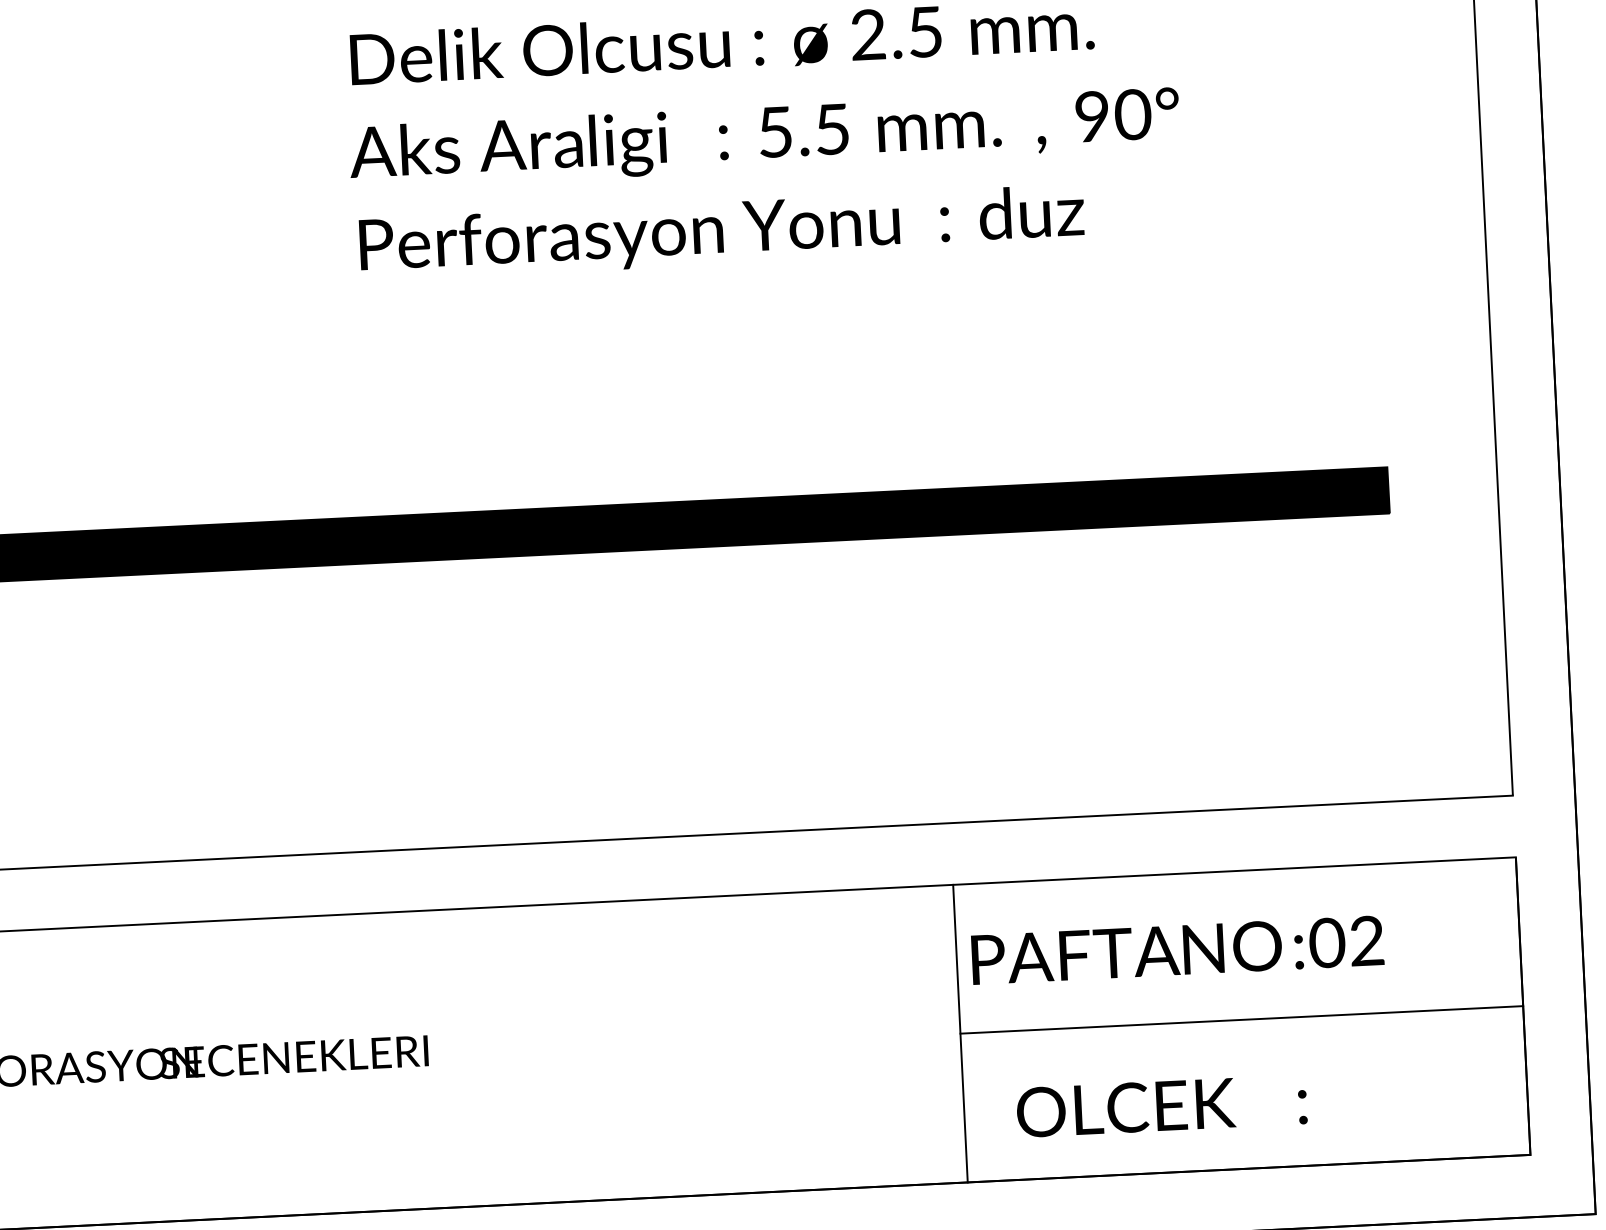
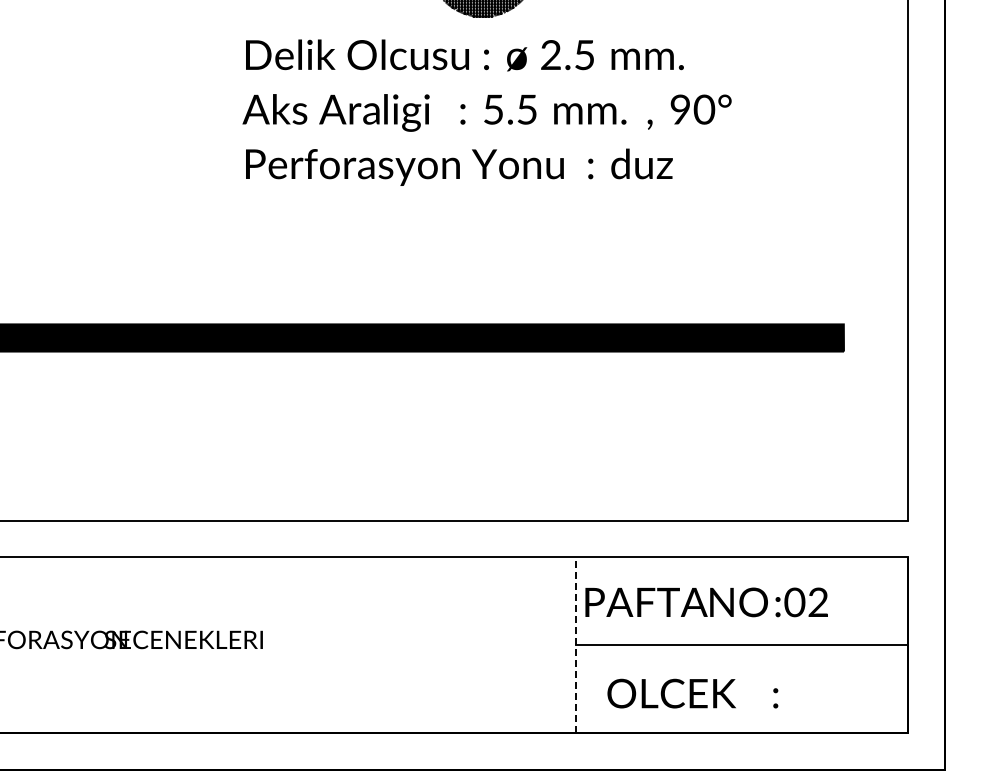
line: (960, 1034) -> (576, 645), solid -> dashed

